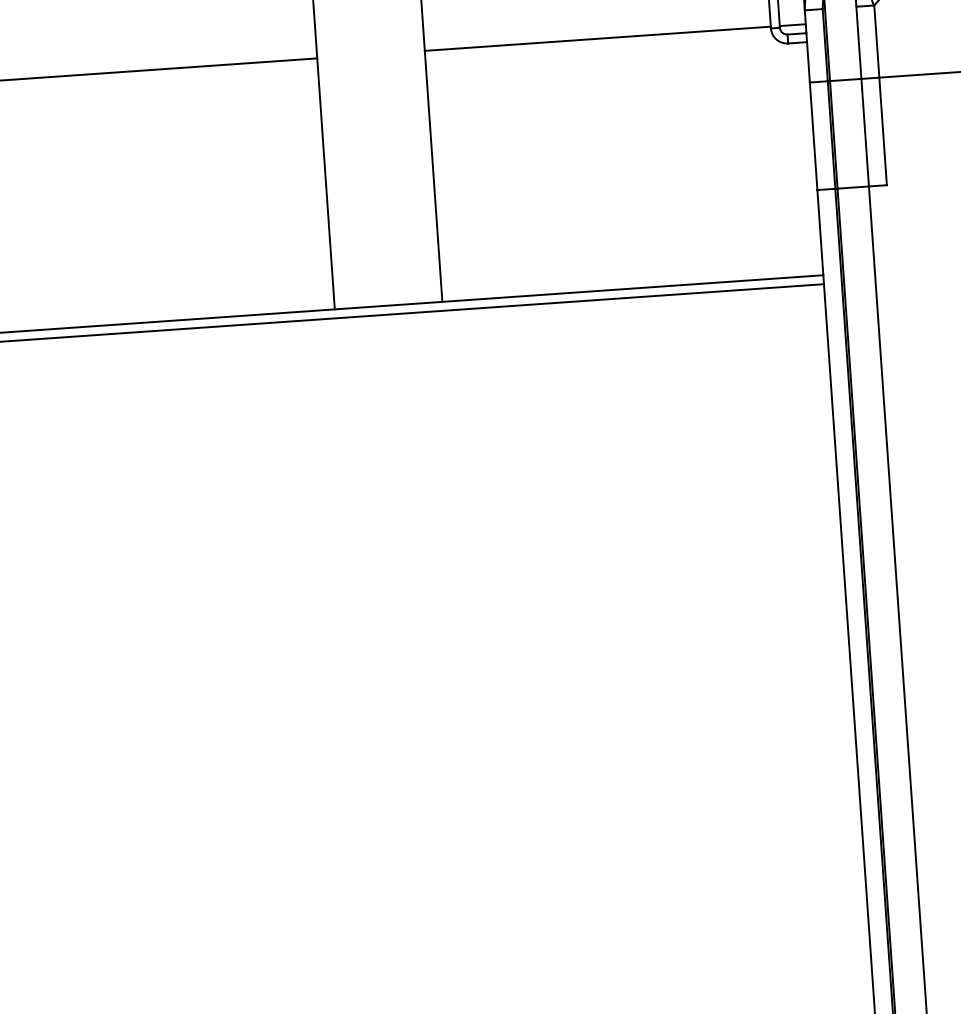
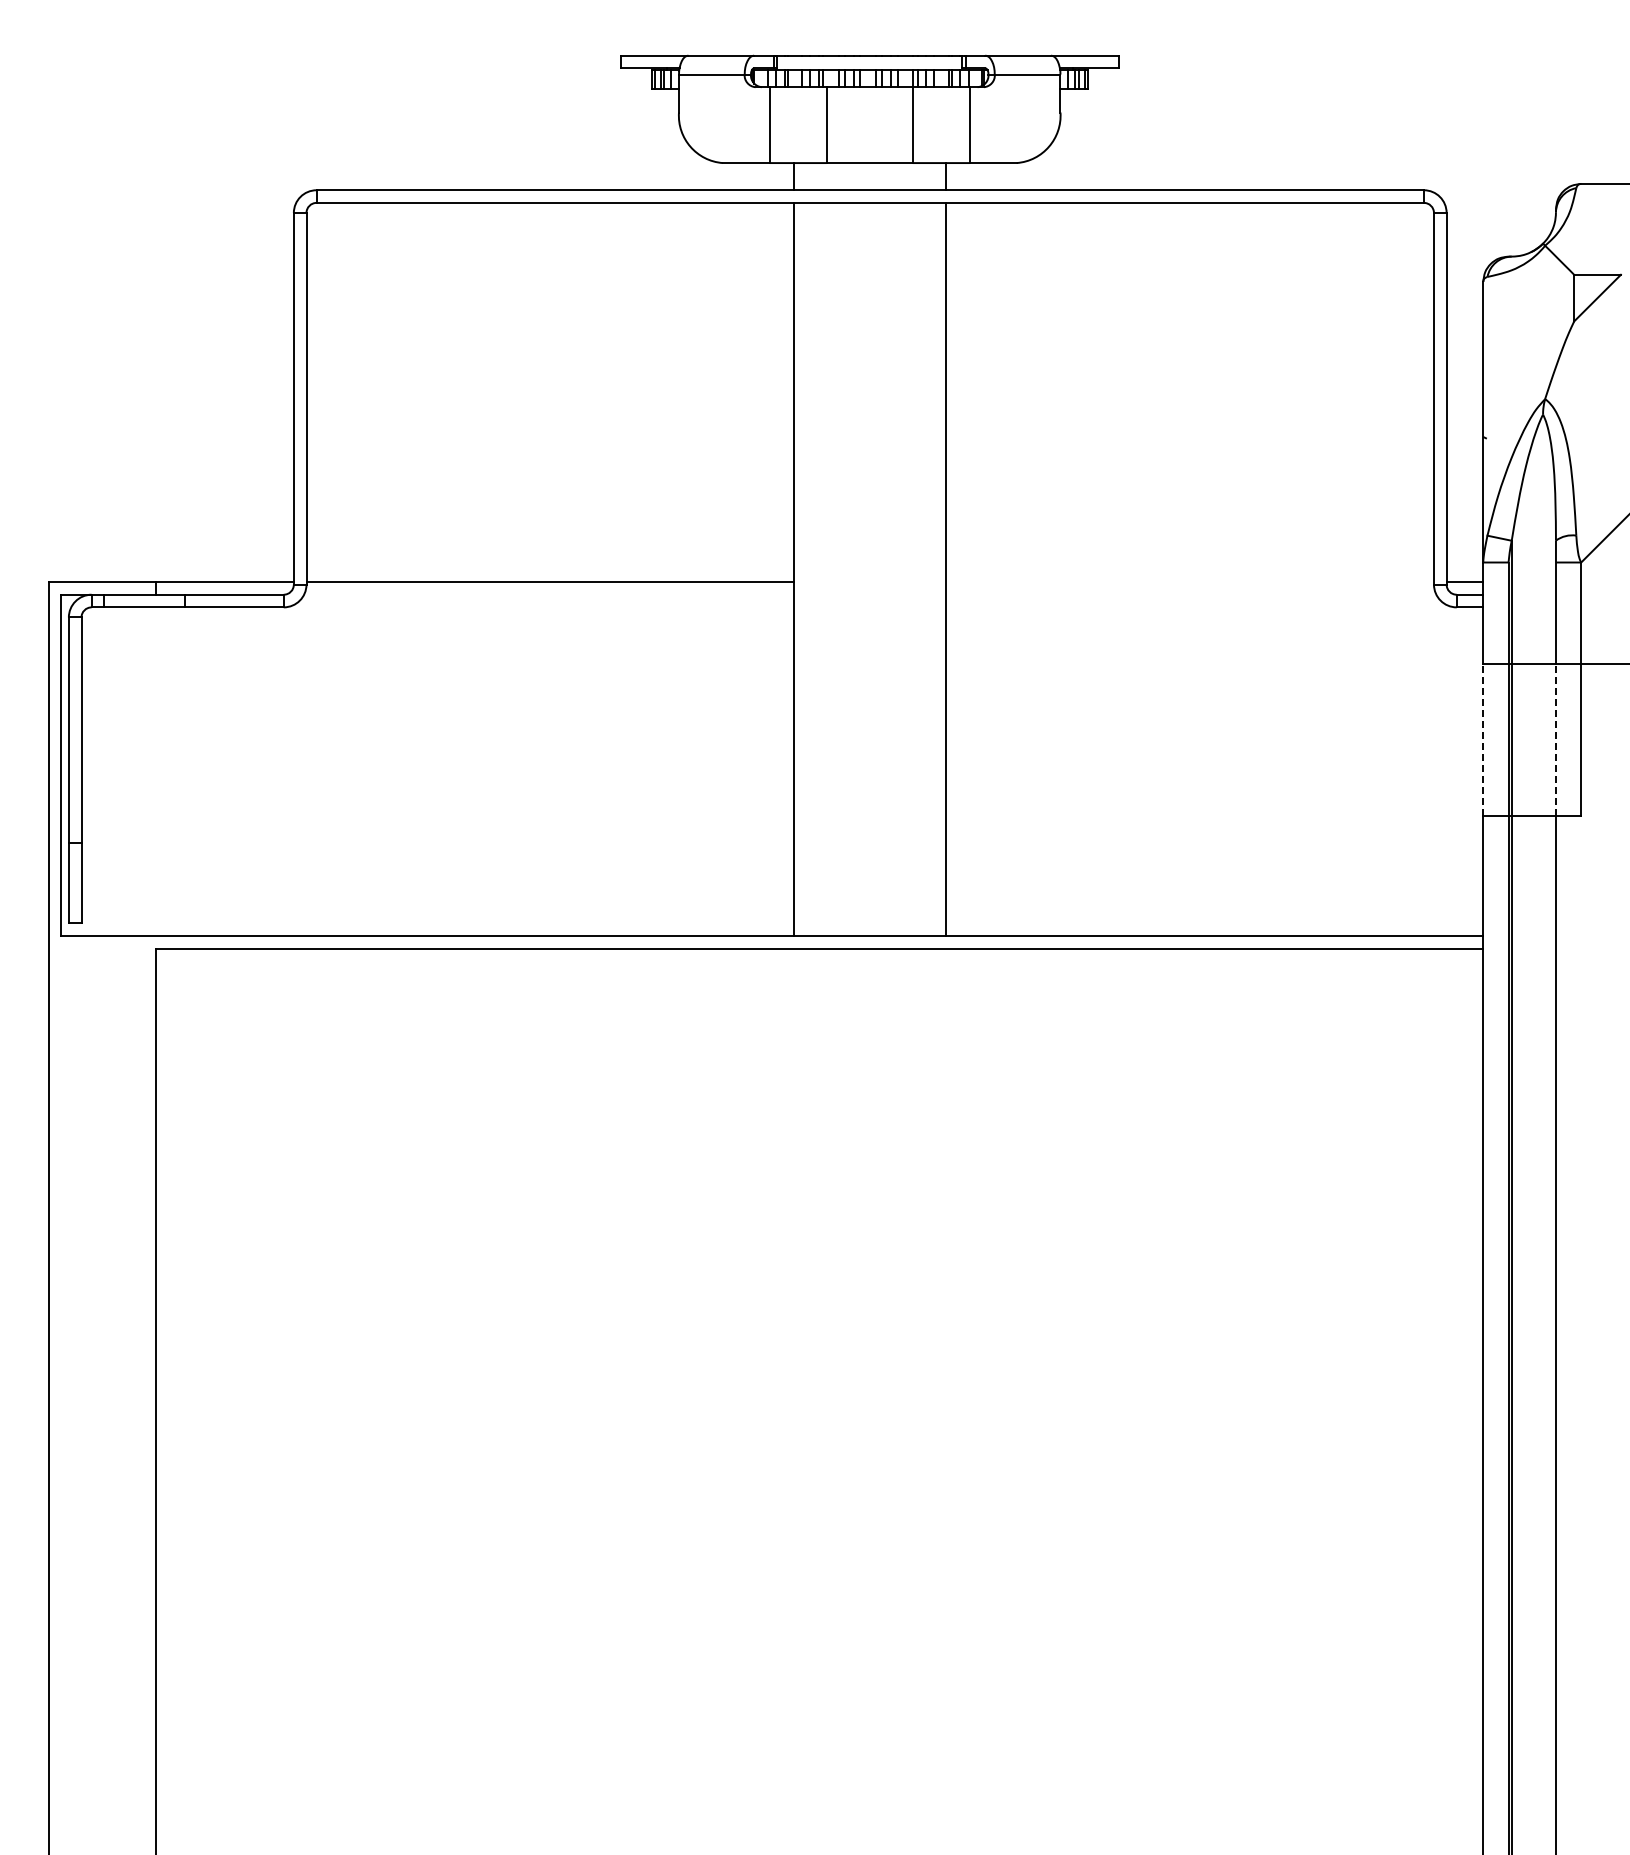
line: (597, 39) -> (1189, 582), removed
line: (864, 132) -> (1555, 740), solid -> dashed
line: (813, 136) -> (1483, 740), solid -> dashed

